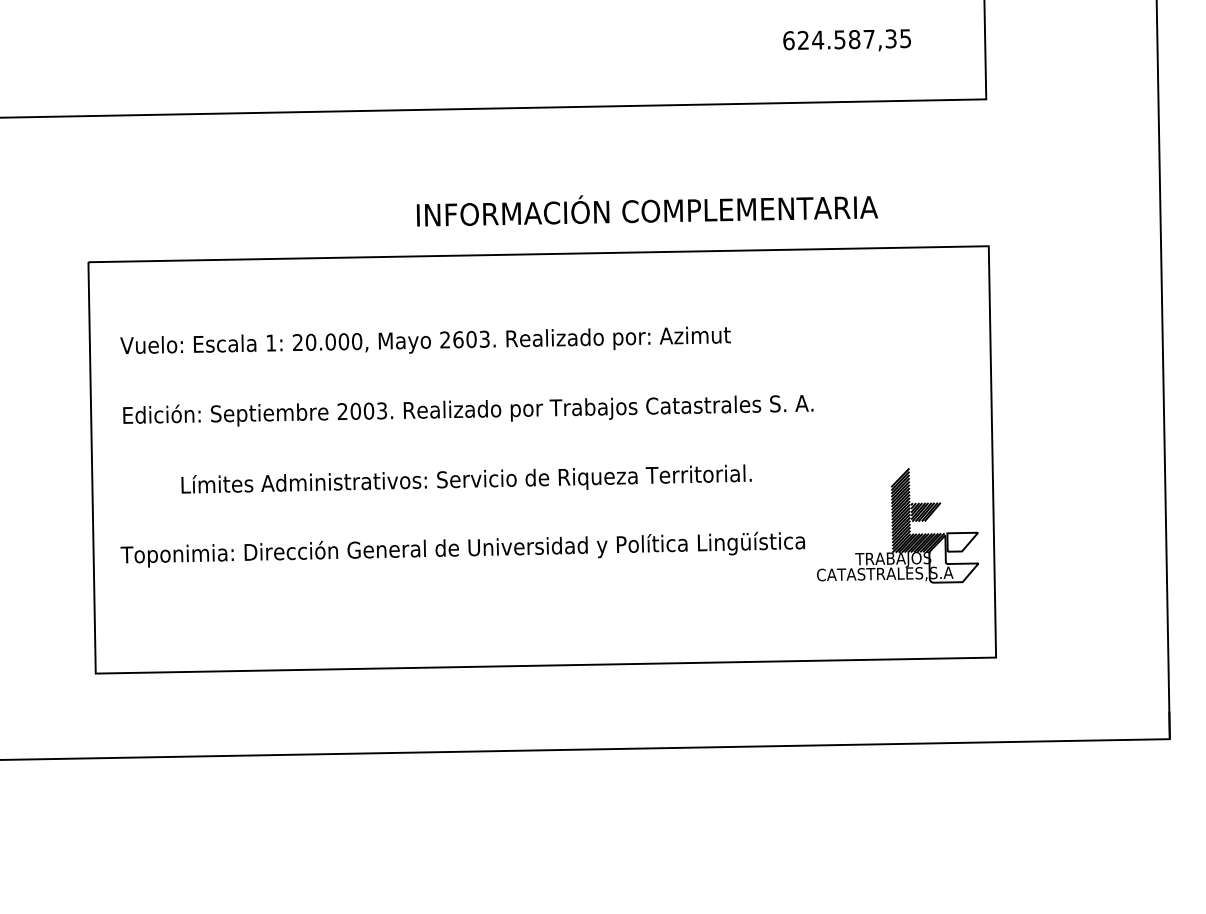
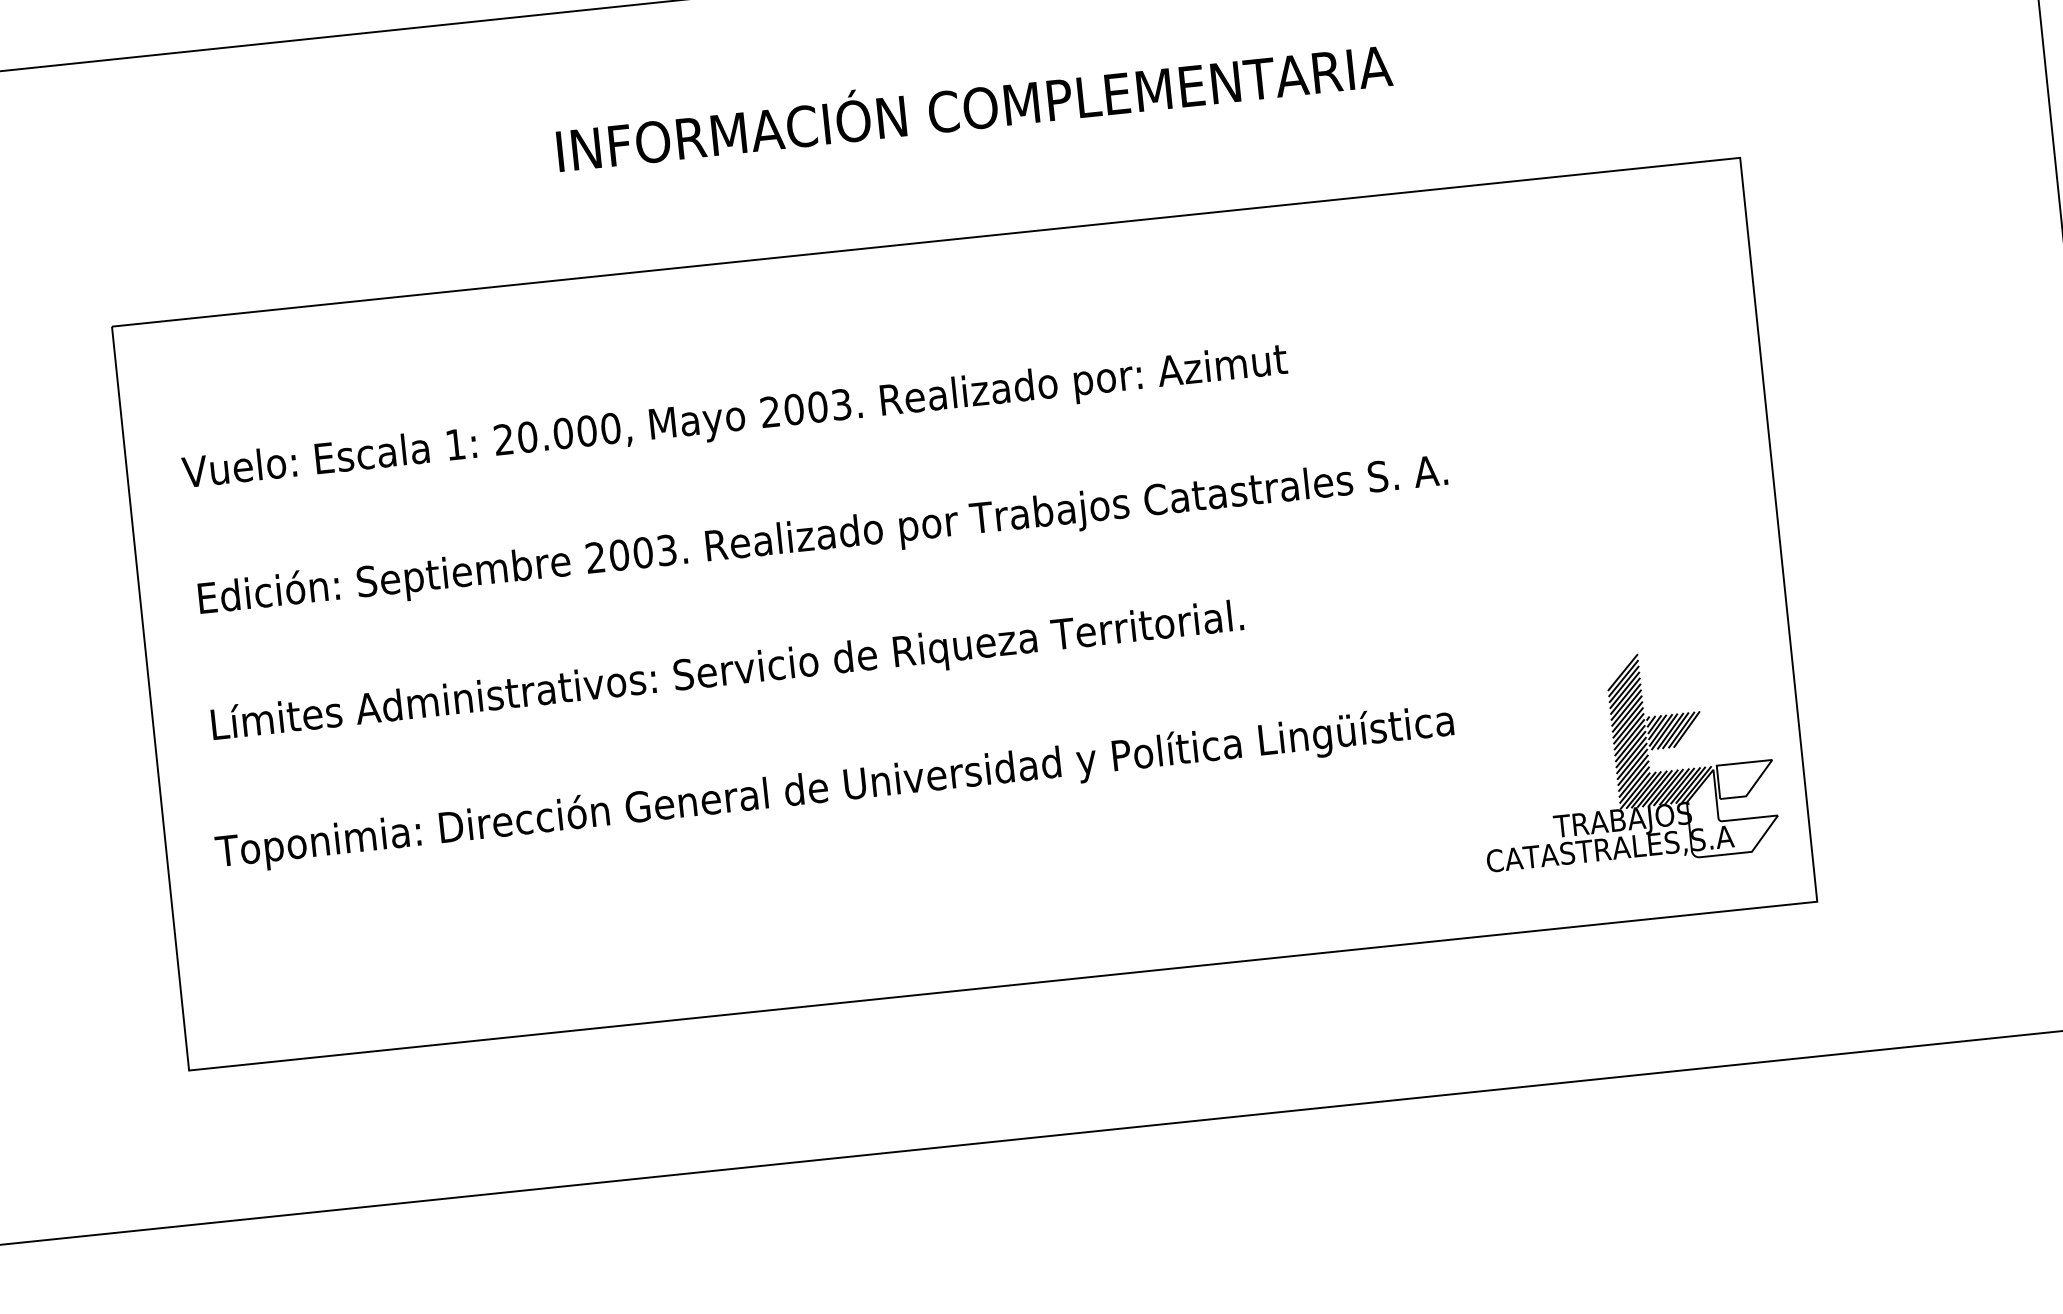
text: (647, 210) -> (974, 107), moved
text: (458, 339) -> (794, 409), 2603. -> 2003.
text: (466, 478) -> (727, 668), moved
part: (898, 525) -> (1626, 759), moved

